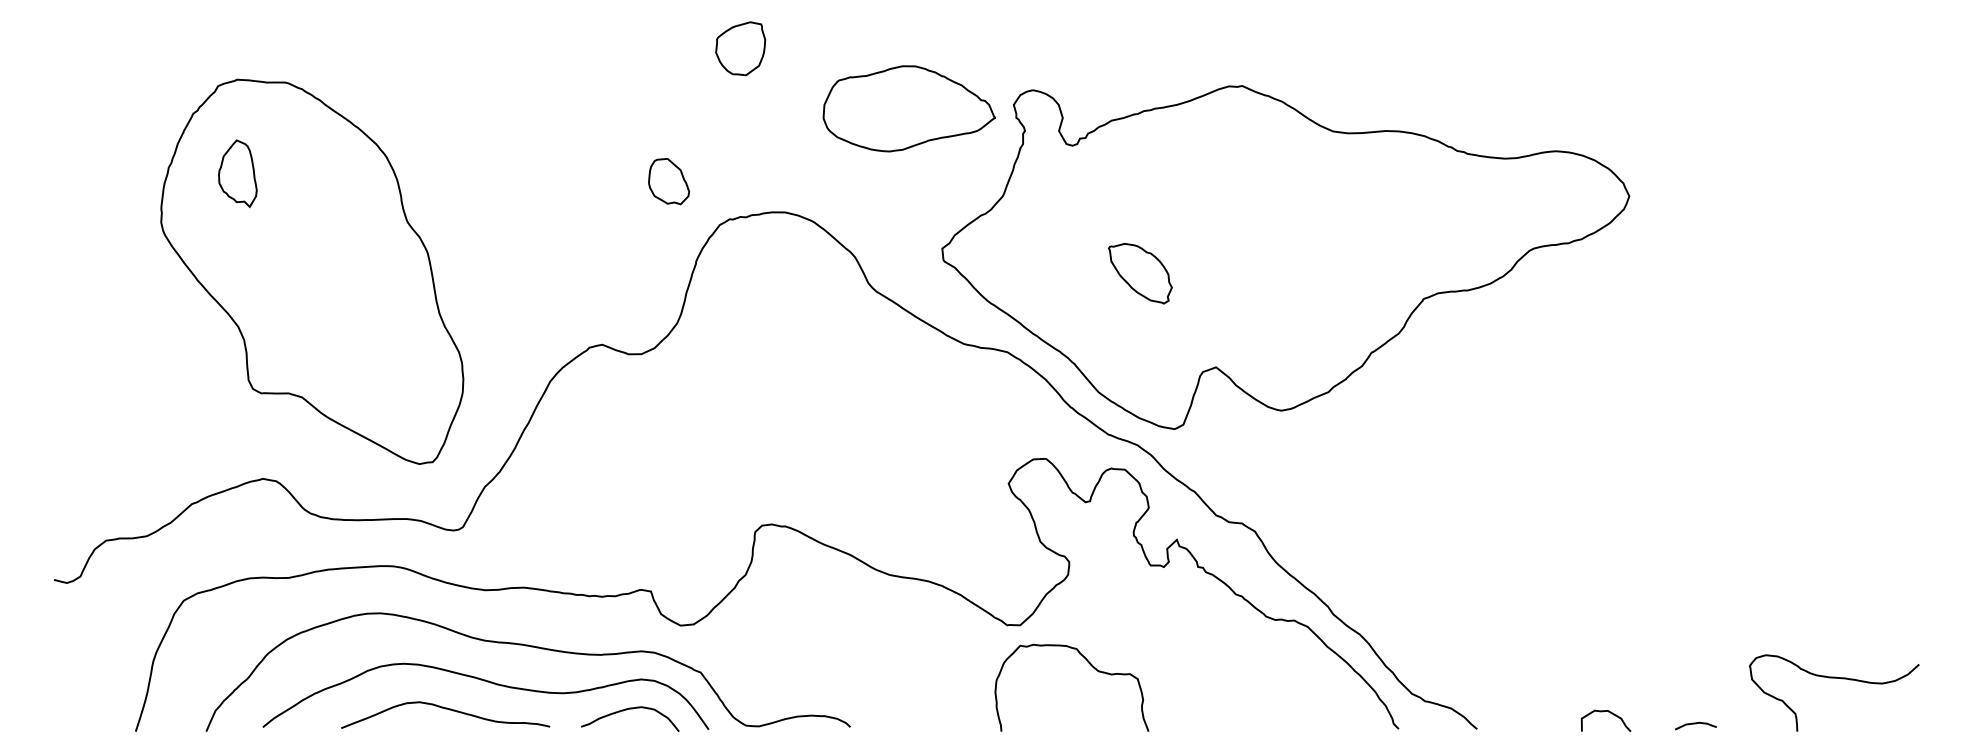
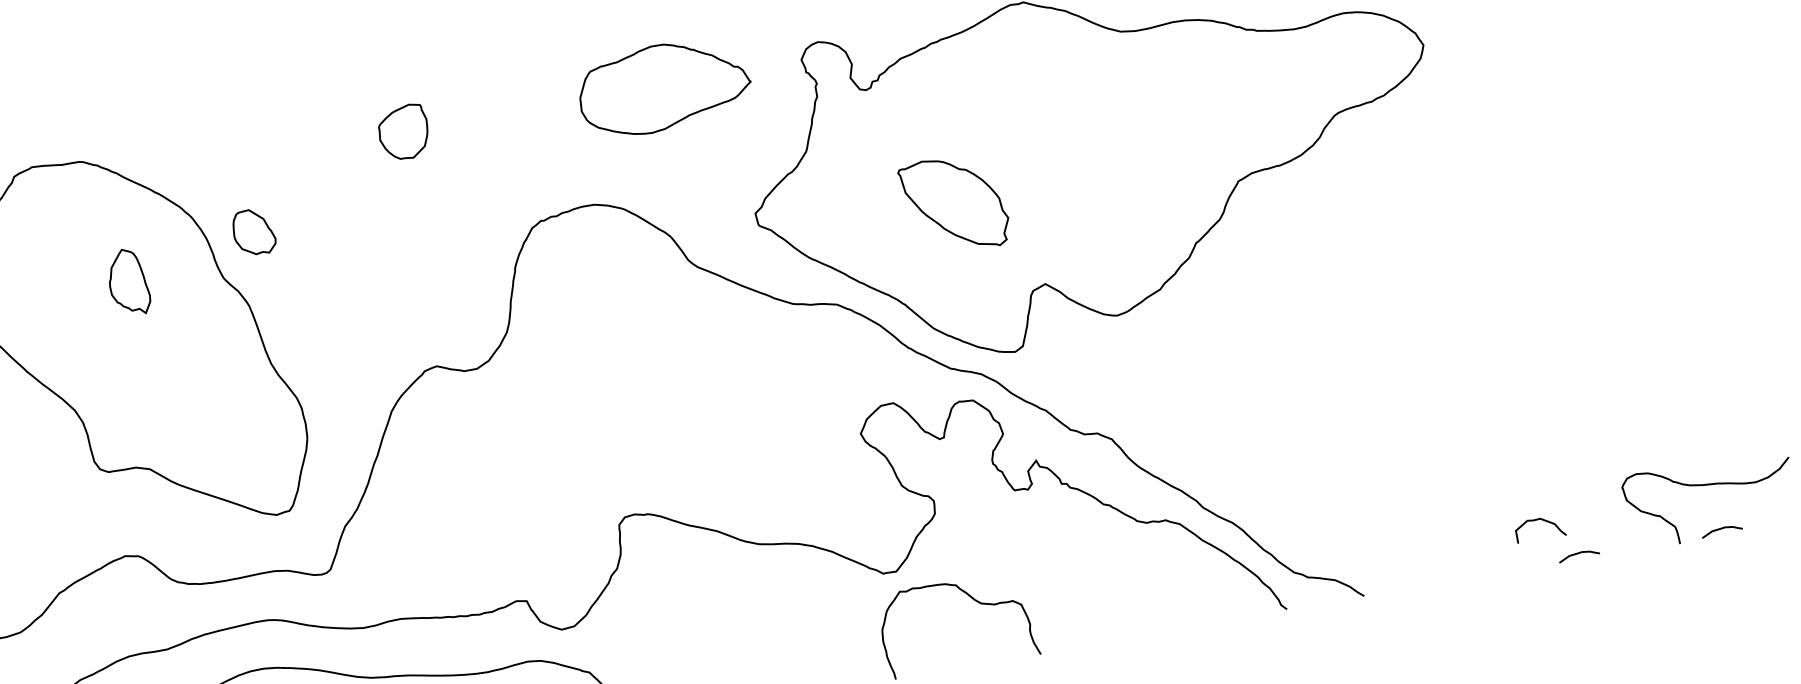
part: (740, 48) -> (403, 132), moved
part: (908, 108) -> (663, 87), moved
part: (237, 173) -> (128, 282), moved
part: (669, 181) -> (254, 232), moved
part: (1140, 273) -> (954, 204), size x1.6
curve: (1603, 712) -> (1536, 521), moved
curve: (1840, 724) -> (1721, 529), added

